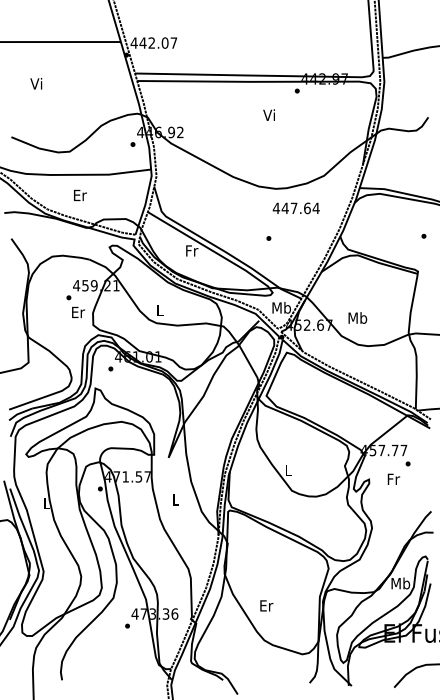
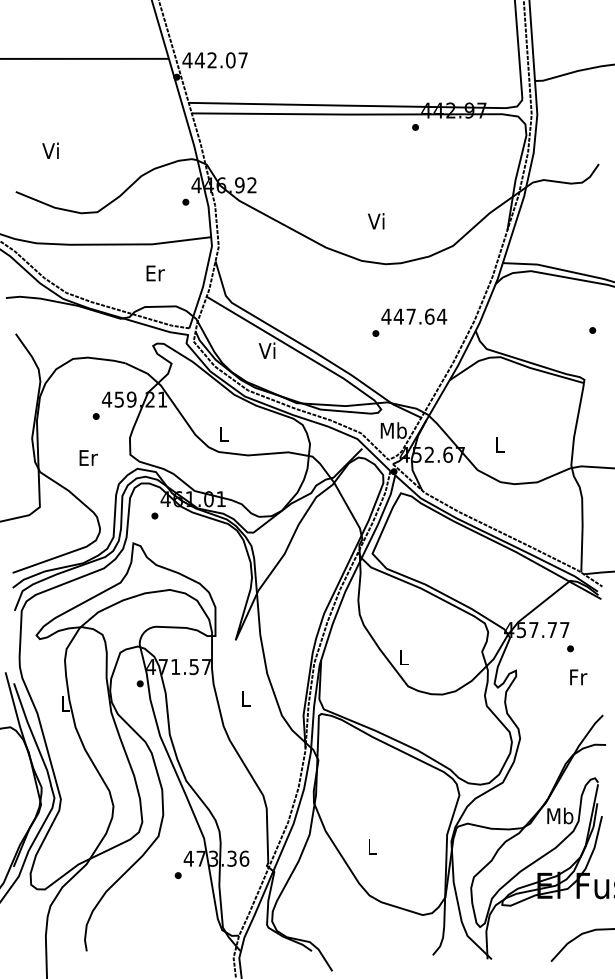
text: (36, 83) -> (50, 150), moved
text: (268, 114) -> (375, 220), moved
text: (80, 194) -> (155, 272), moved
text: (295, 208) -> (413, 316), moved
text: (191, 250) -> (267, 350), Fr -> Vi
text: (78, 311) -> (88, 456), moved
text: (357, 317) -> (499, 444), Mb -> L
text: (393, 478) -> (578, 676), moved
text: (266, 605) -> (372, 846), Er -> L

